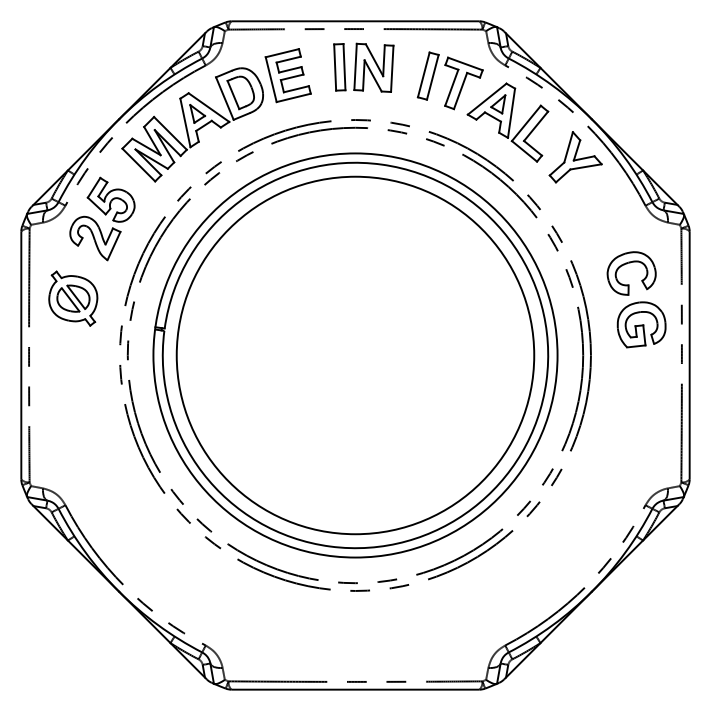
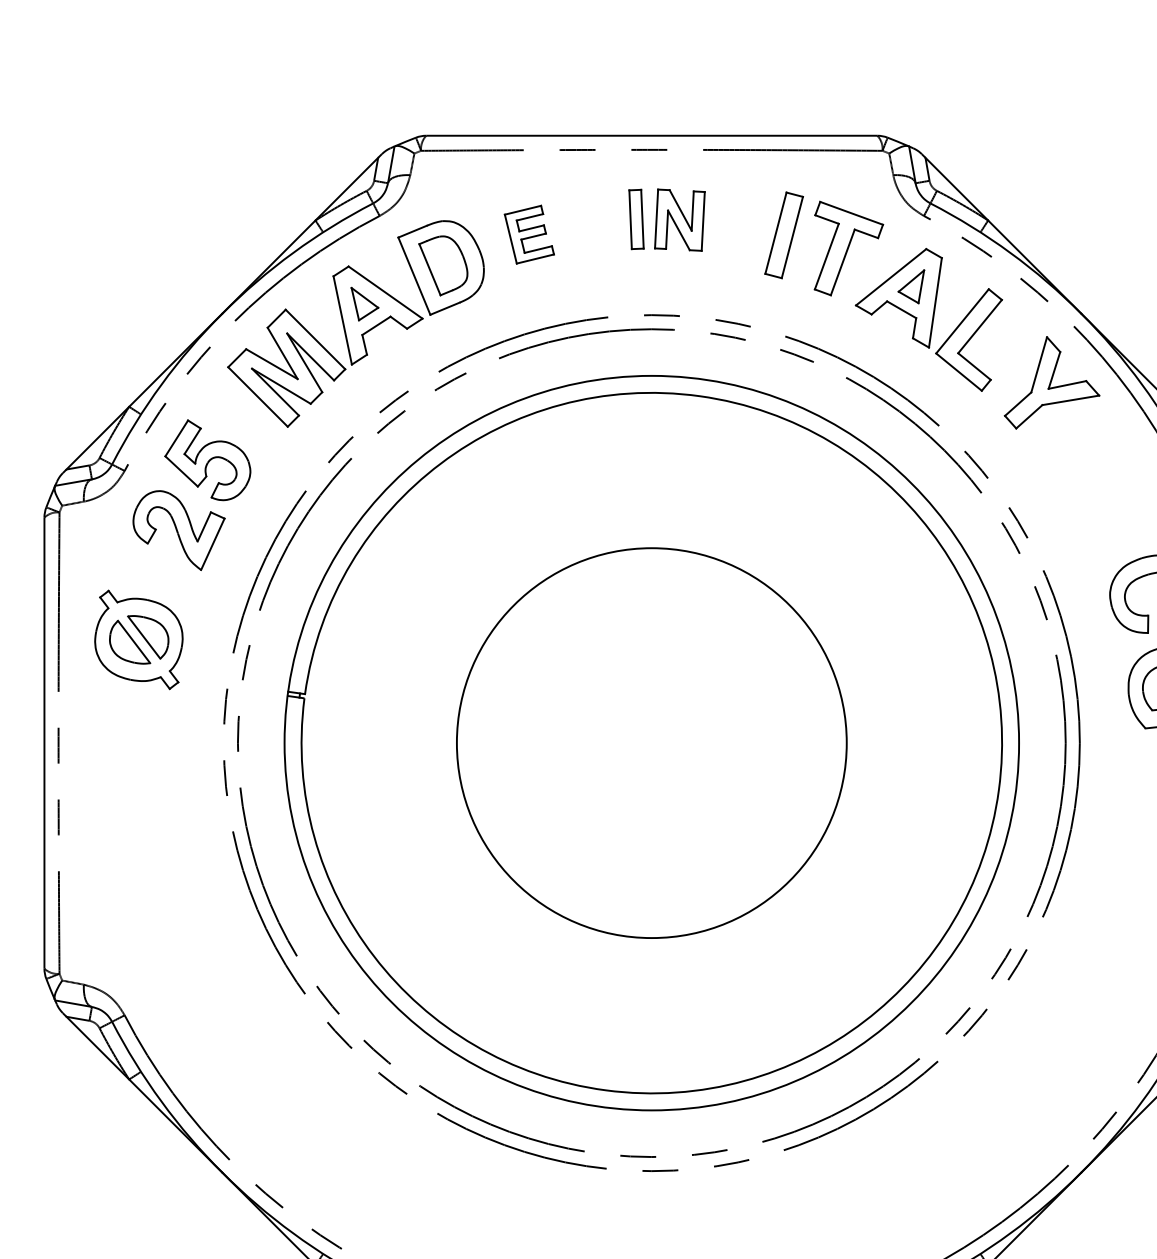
part: (363, 67) -> (666, 219), size x0.7
part: (287, 75) -> (528, 234), size x0.6
circle: (355, 355) -> (651, 743), size x0.6

